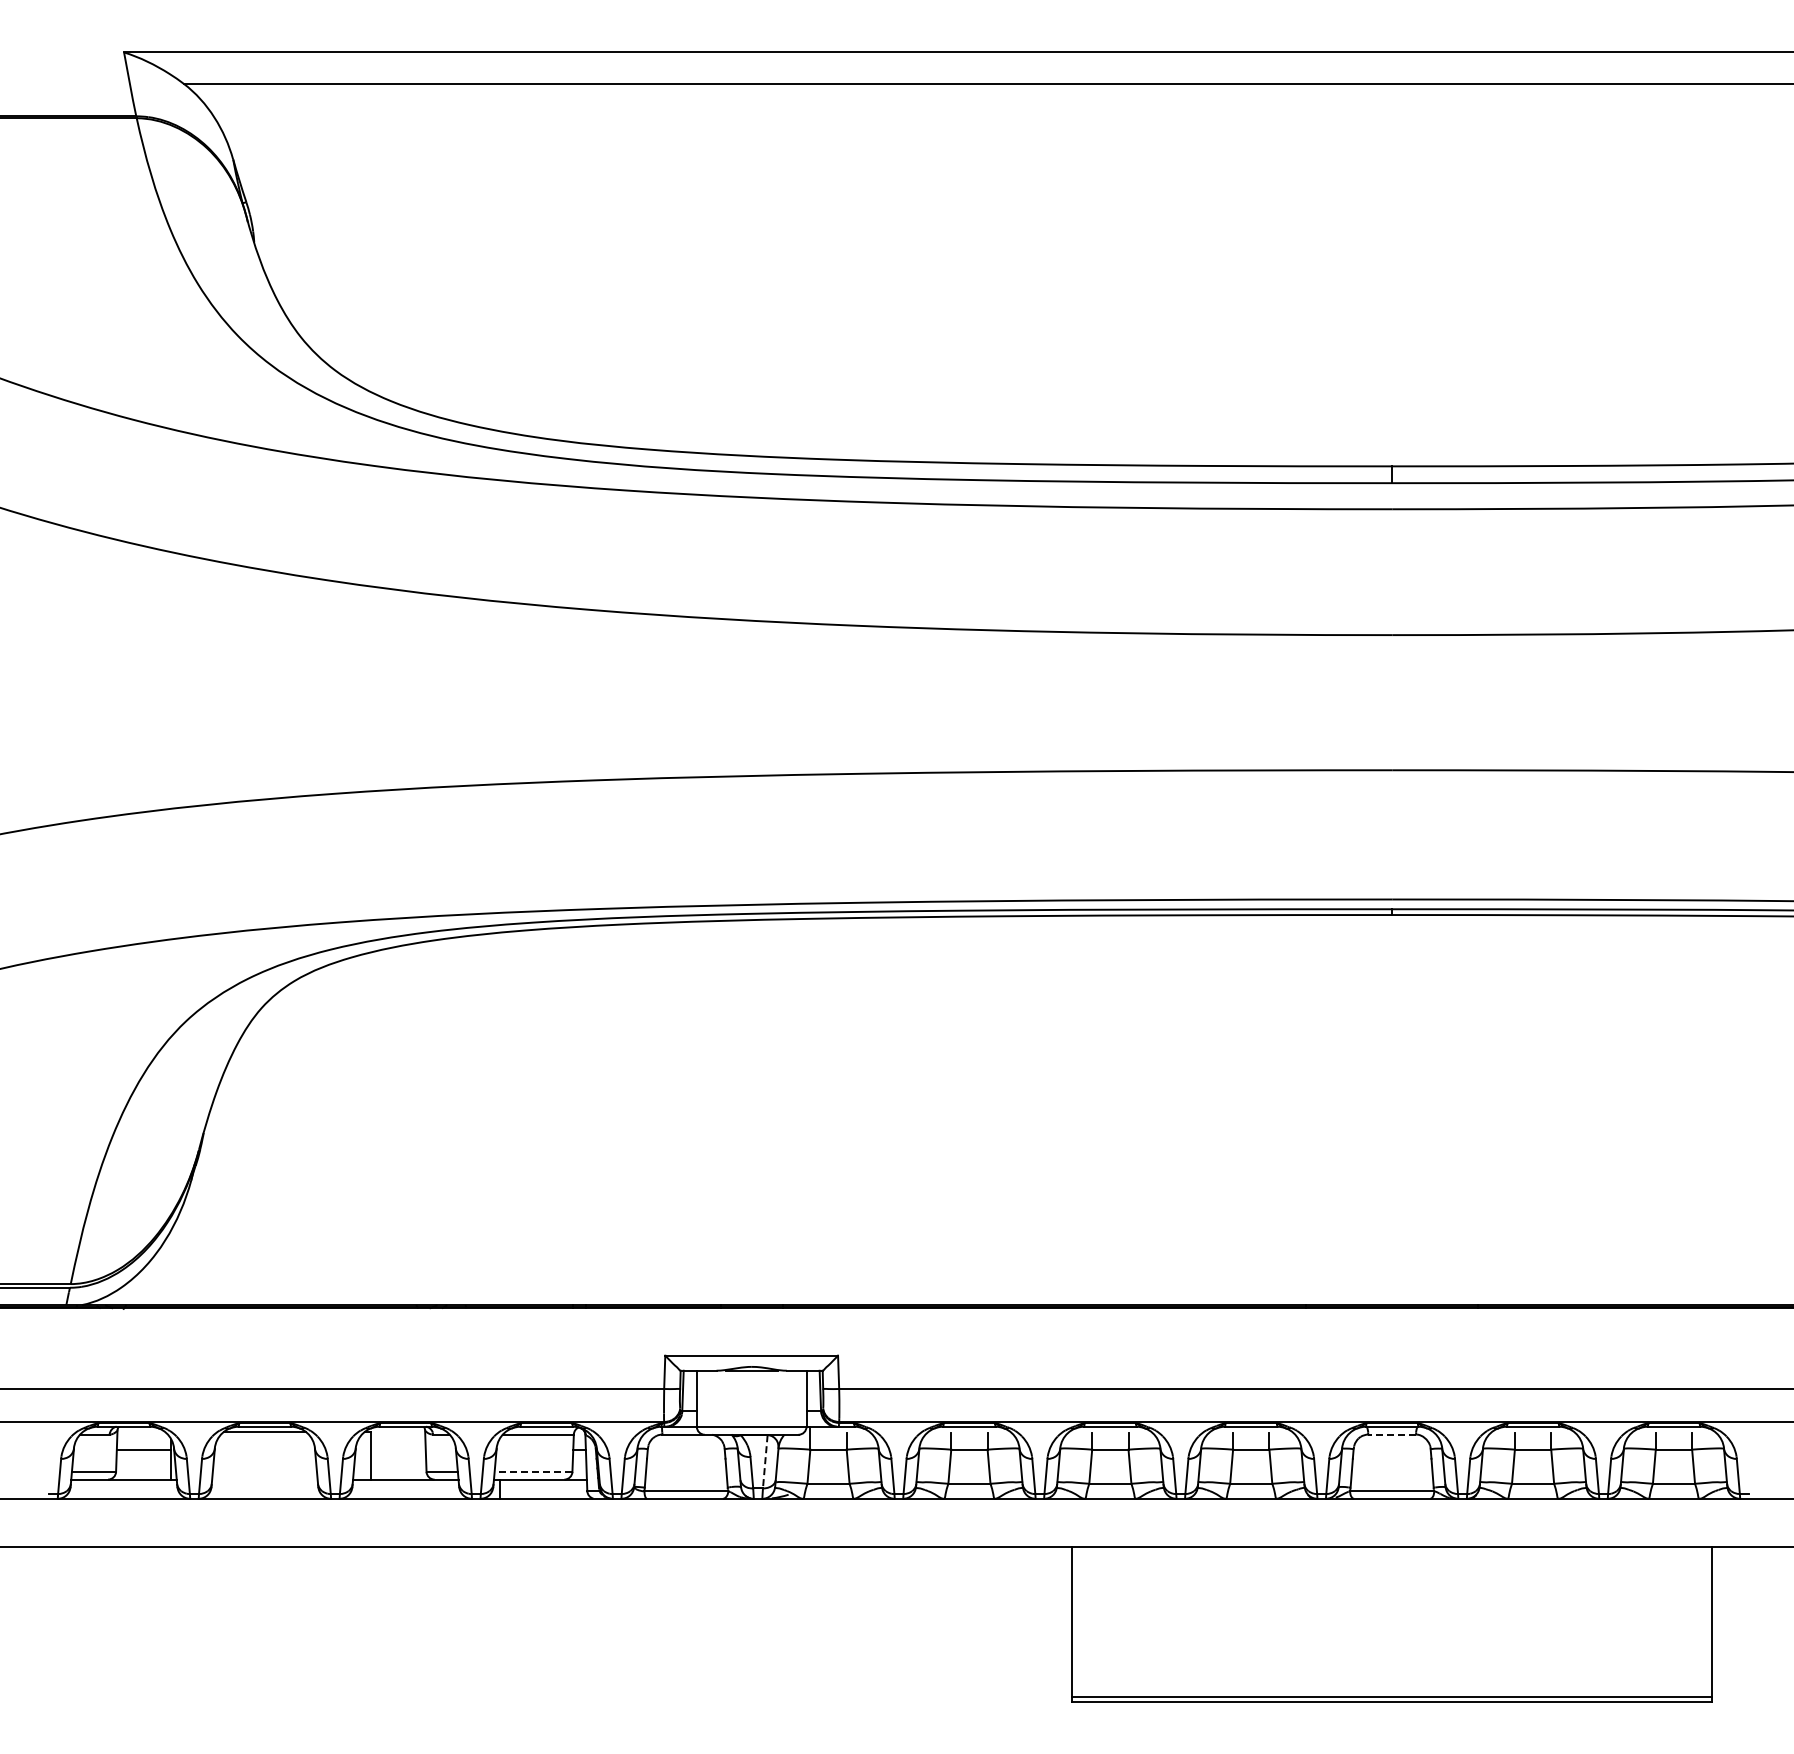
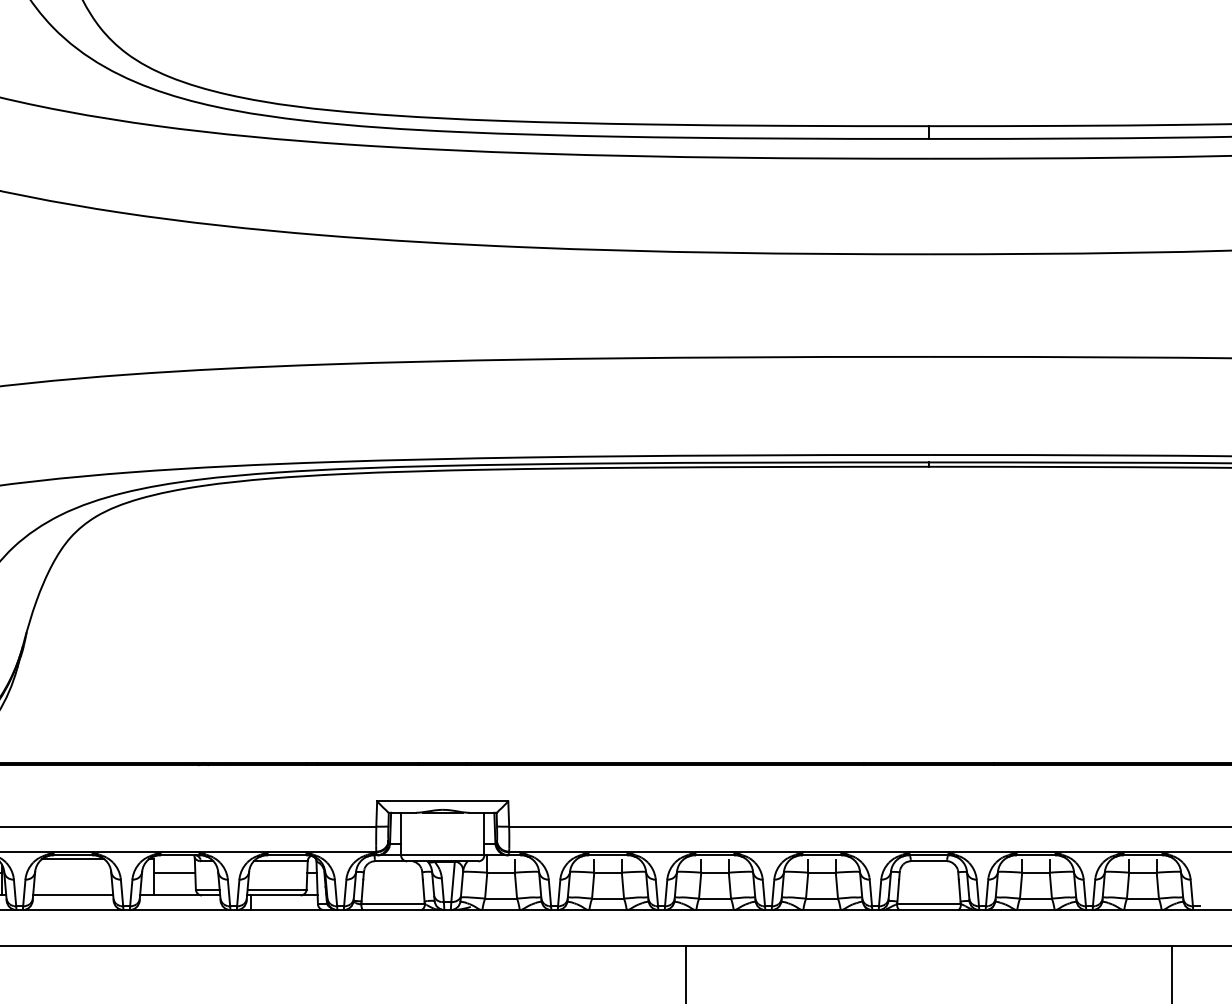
line: (1392, 1434) -> (929, 861), dashed -> solid
line: (398, 1449) -> (174, 872), added
line: (765, 1461) -> (453, 881), dashed -> solid
line: (533, 1471) -> (277, 889), dashed -> solid
line: (264, 1479) -> (72, 895), added

